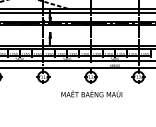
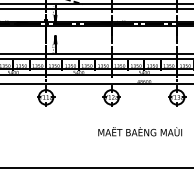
text: (91, 93) -> (139, 131), moved

